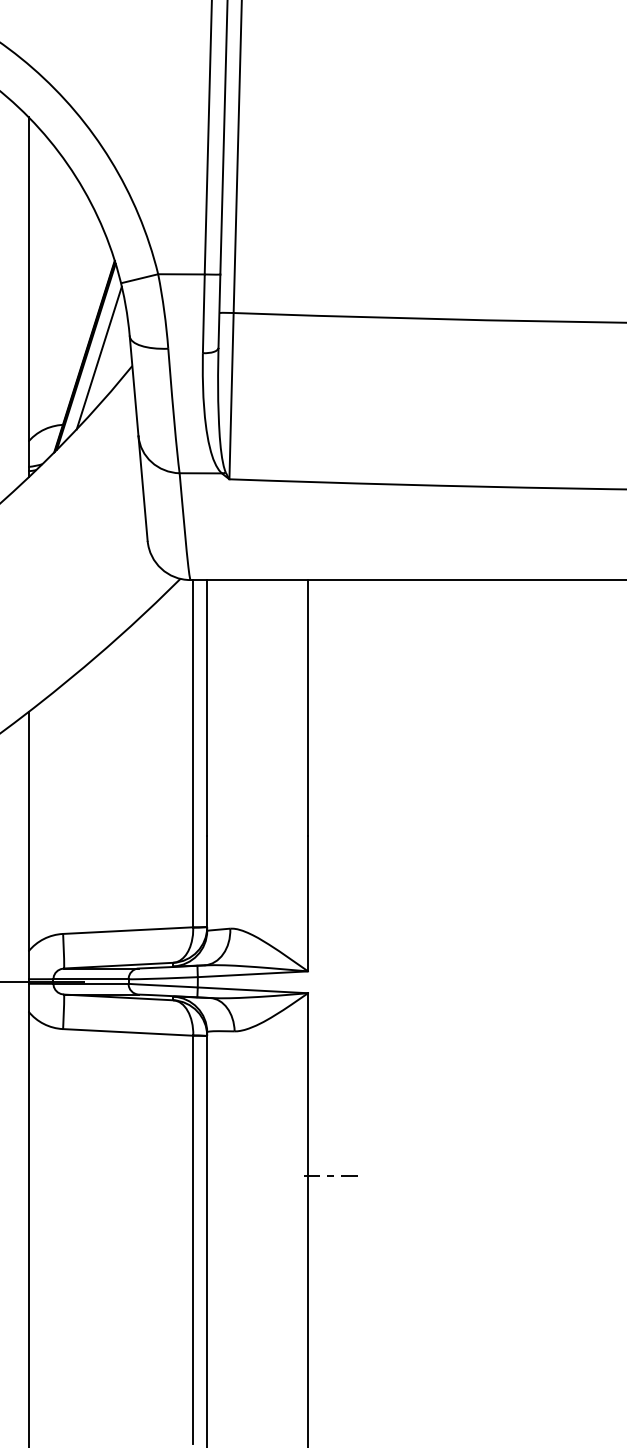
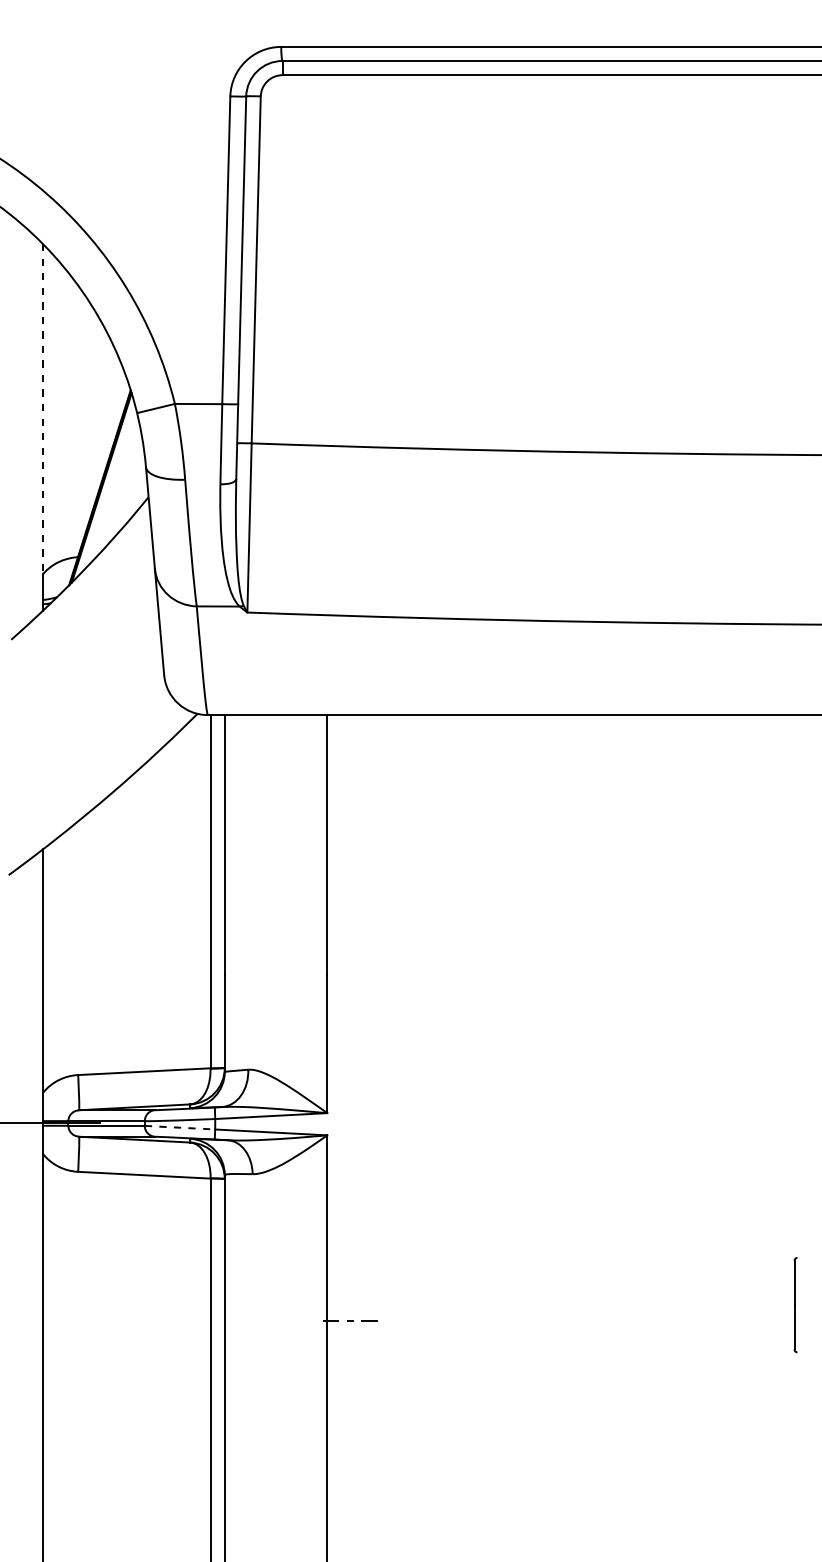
line: (29, 279) -> (43, 409), solid -> dashed
line: (98, 357) -> (114, 488), removed
line: (163, 985) -> (180, 1127), solid -> dashed

